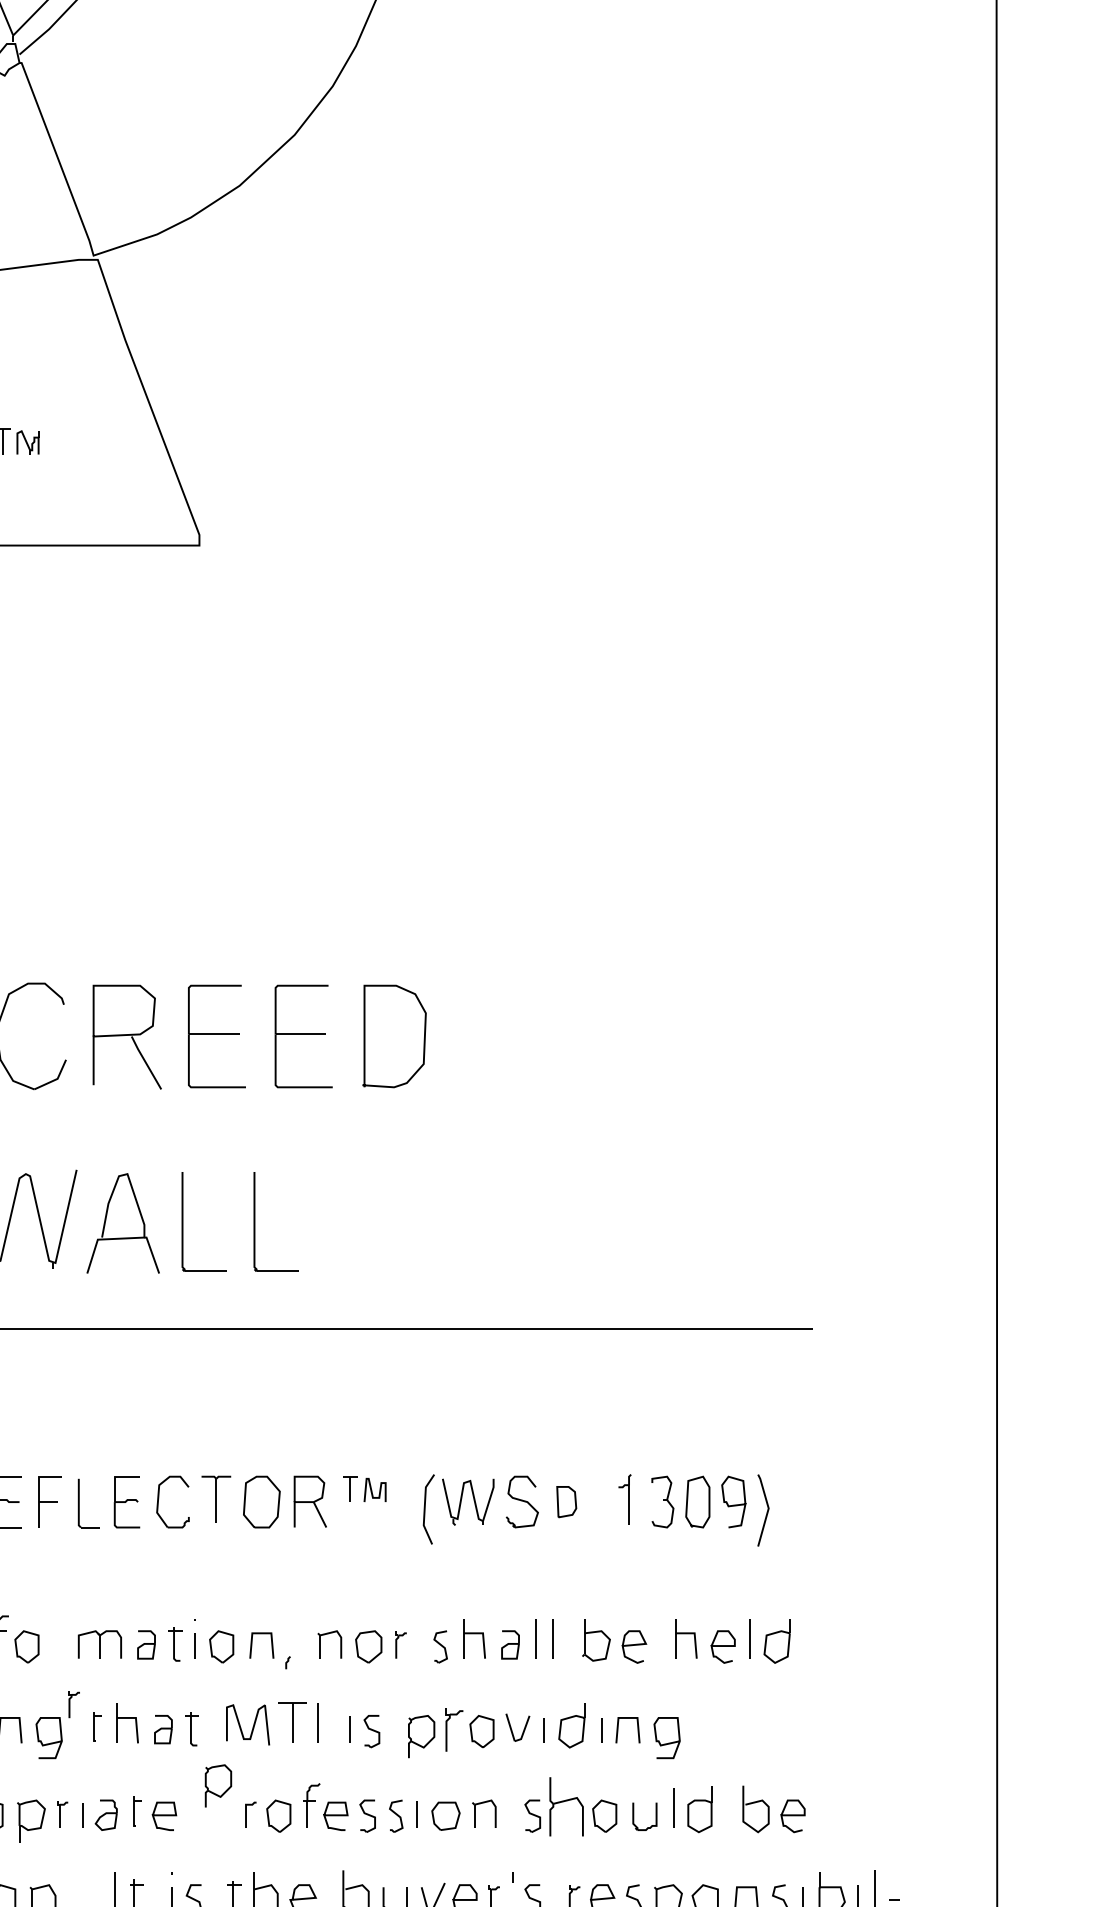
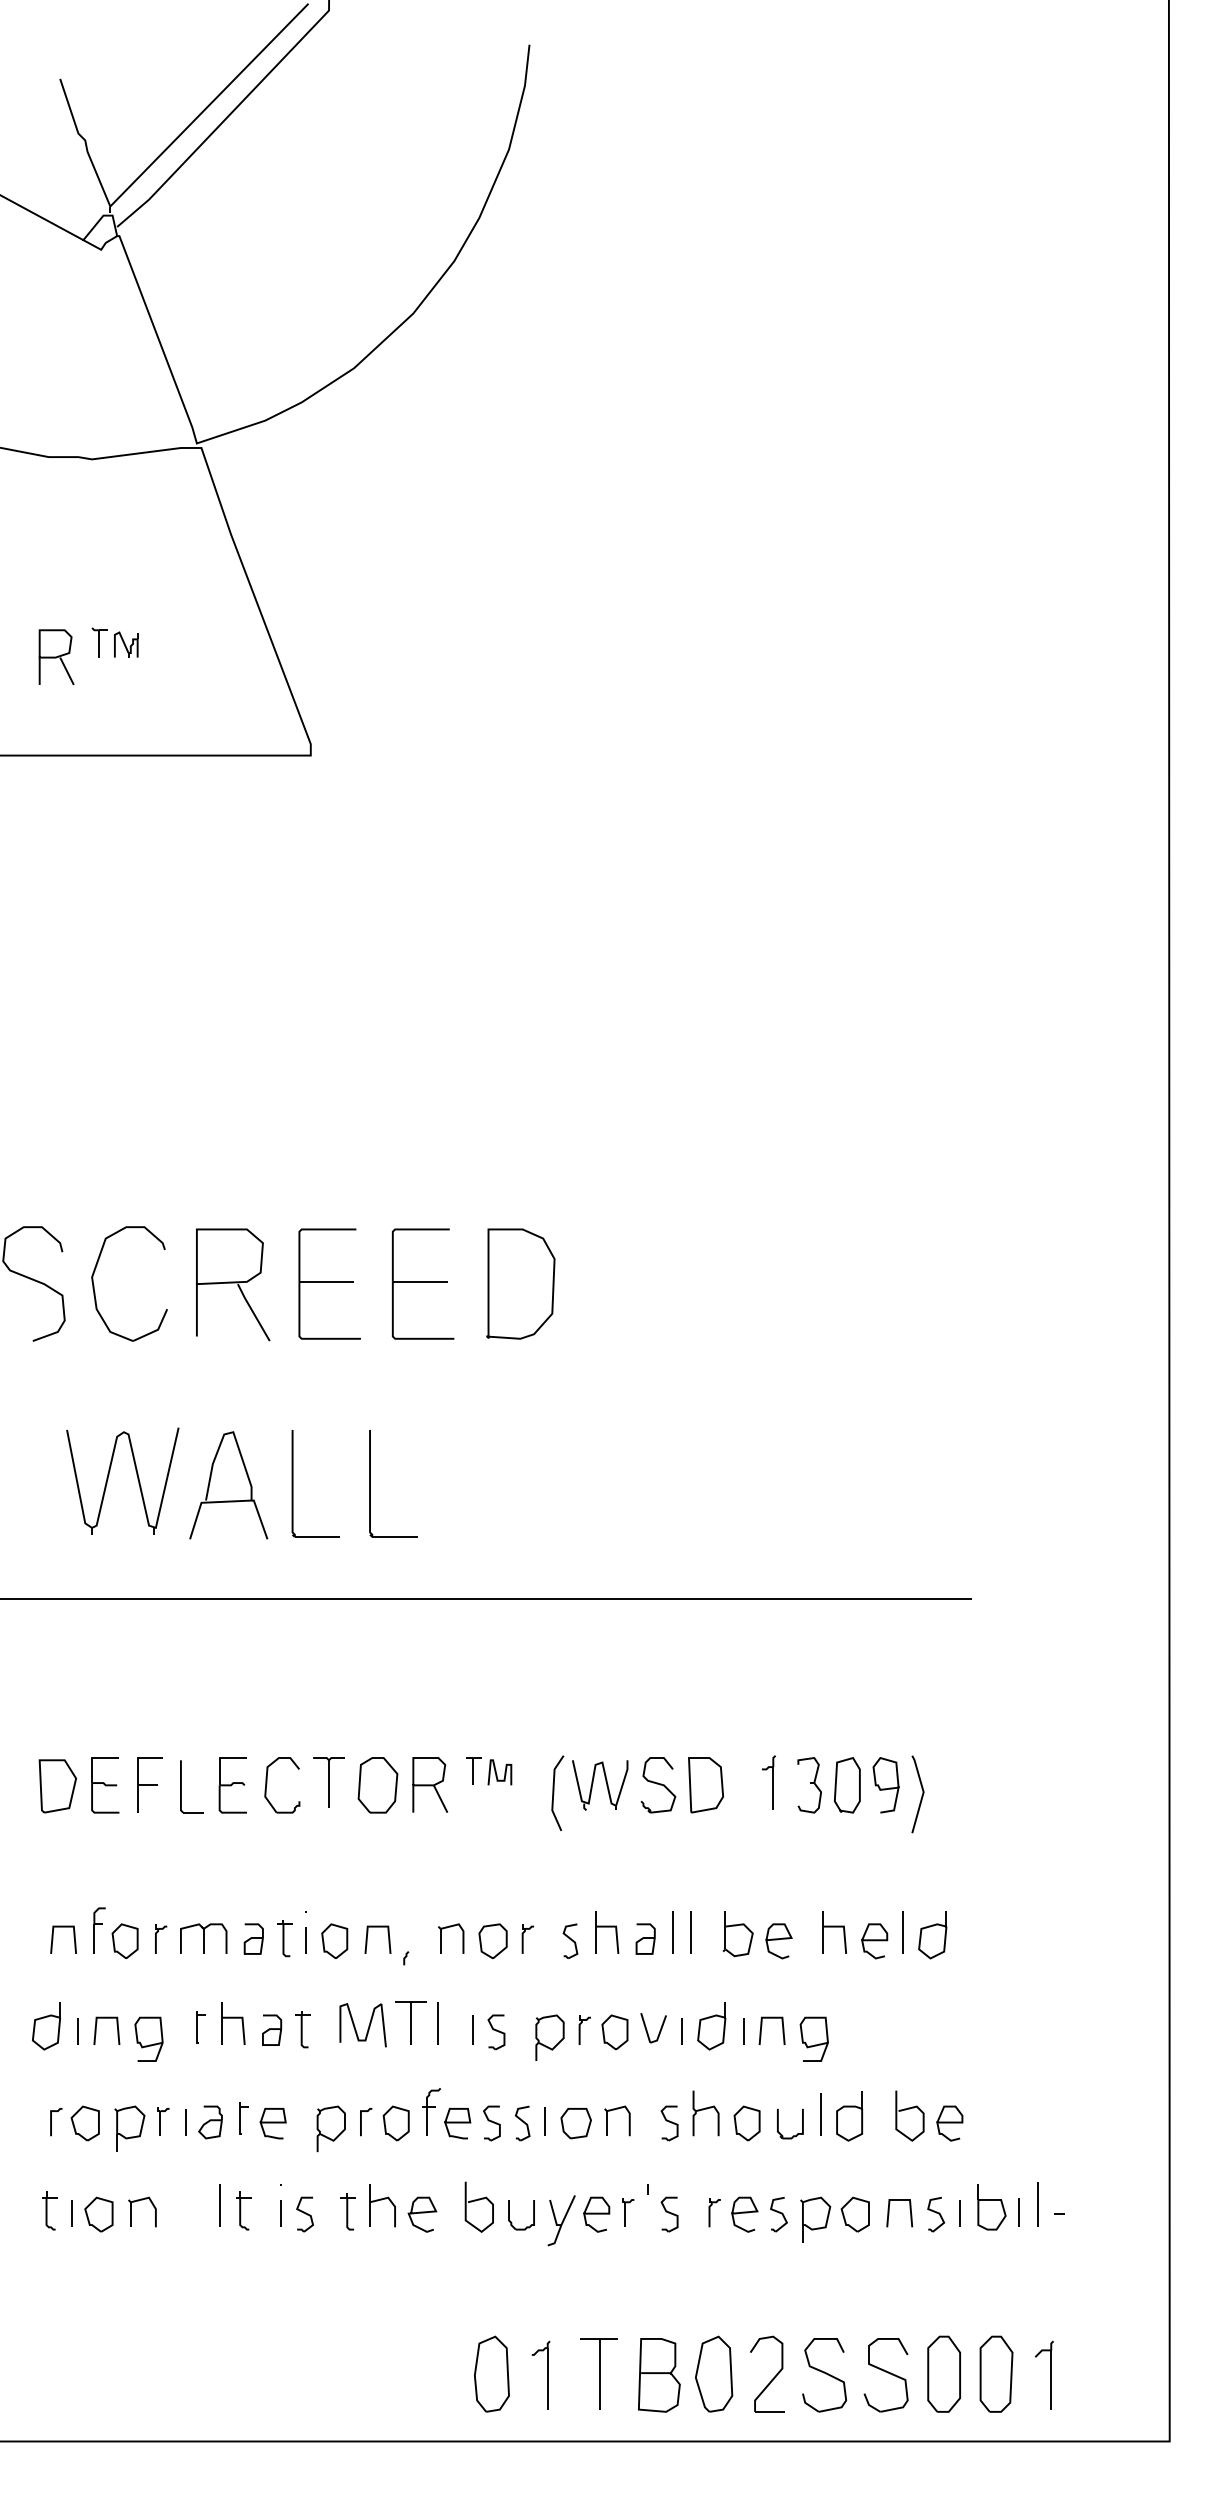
part: (567, 1502) -> (706, 1785), size x1.67
part: (74, 1703) -> (161, 1938), moved
part: (453, 1728) -> (584, 2029), size x0.62
part: (217, 1785) -> (330, 2128), moved
part: (566, 1806) -> (705, 2113), size x0.71

